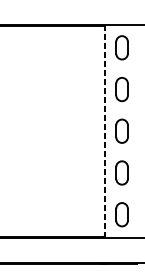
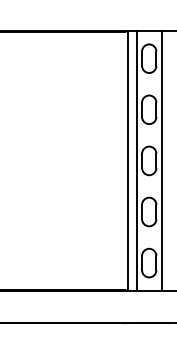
line: (105, 130) -> (128, 160), dashed -> solid
line: (111, 130) -> (136, 160), added
line: (132, 130) -> (161, 160), added

